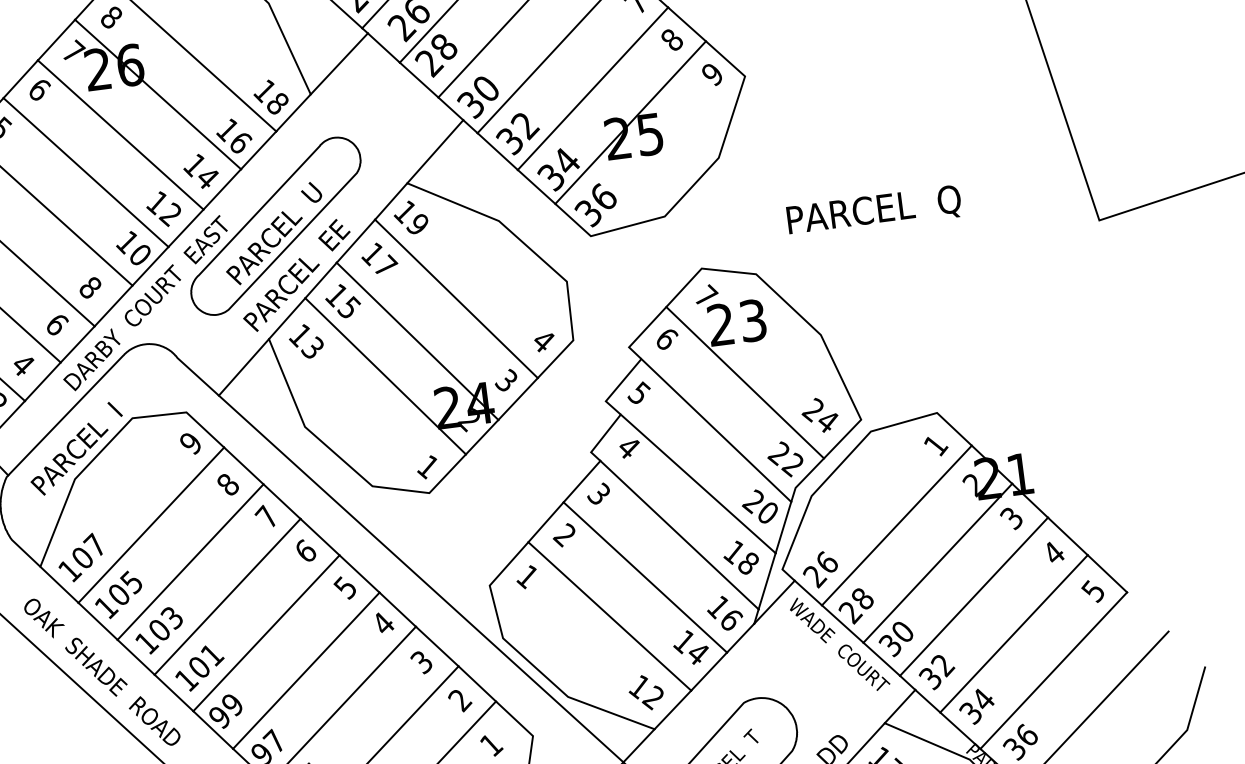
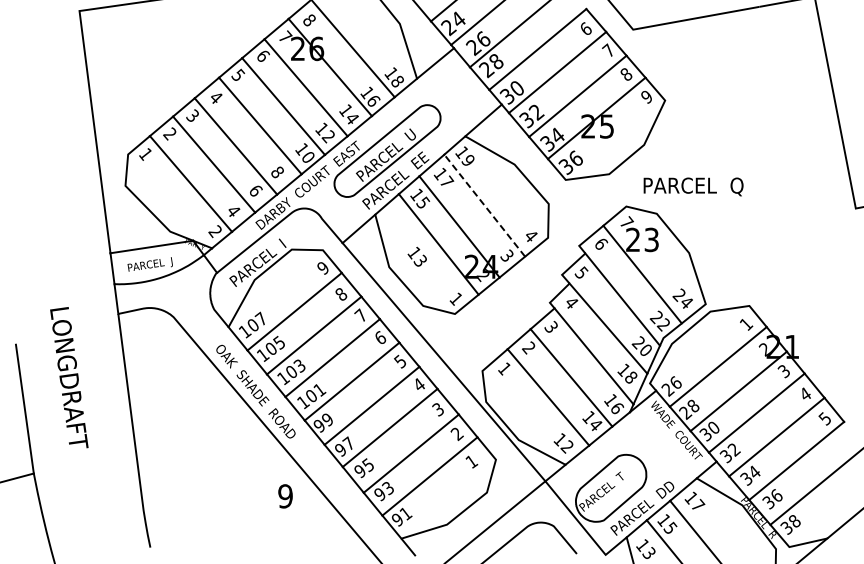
text: (874, 210) -> (693, 186), moved
line: (455, 298) -> (484, 205), solid -> dashed
text: (304, 341) -> (416, 256), moved

